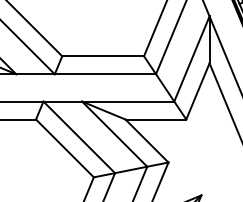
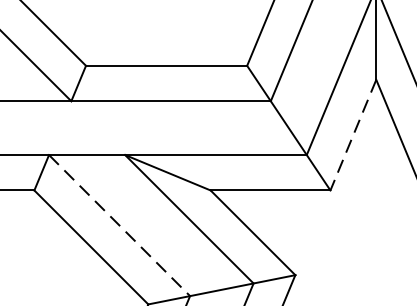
line: (197, 91) -> (352, 135), solid -> dashed
line: (79, 137) -> (120, 225), solid -> dashed

